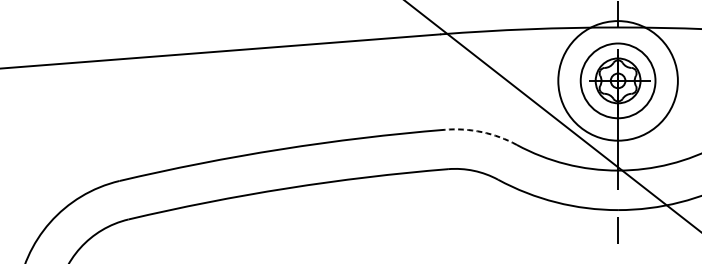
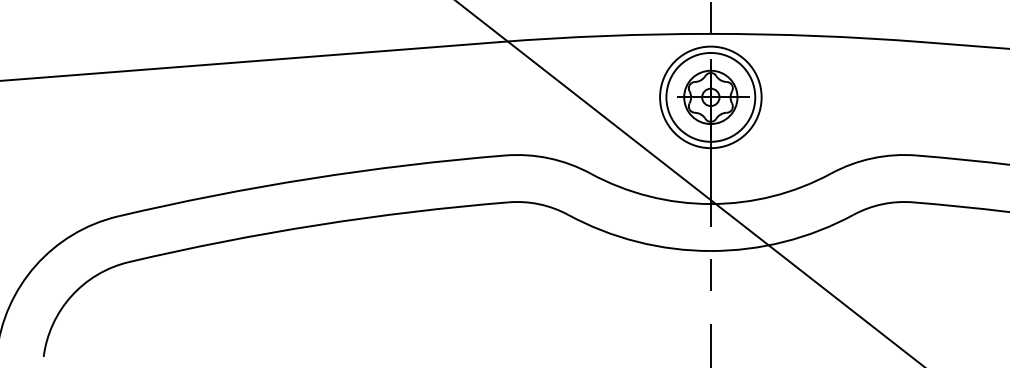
circle: (617, 80) -> (710, 97), size x0.71
arc: (482, 132) -> (549, 158), dashed -> solid

